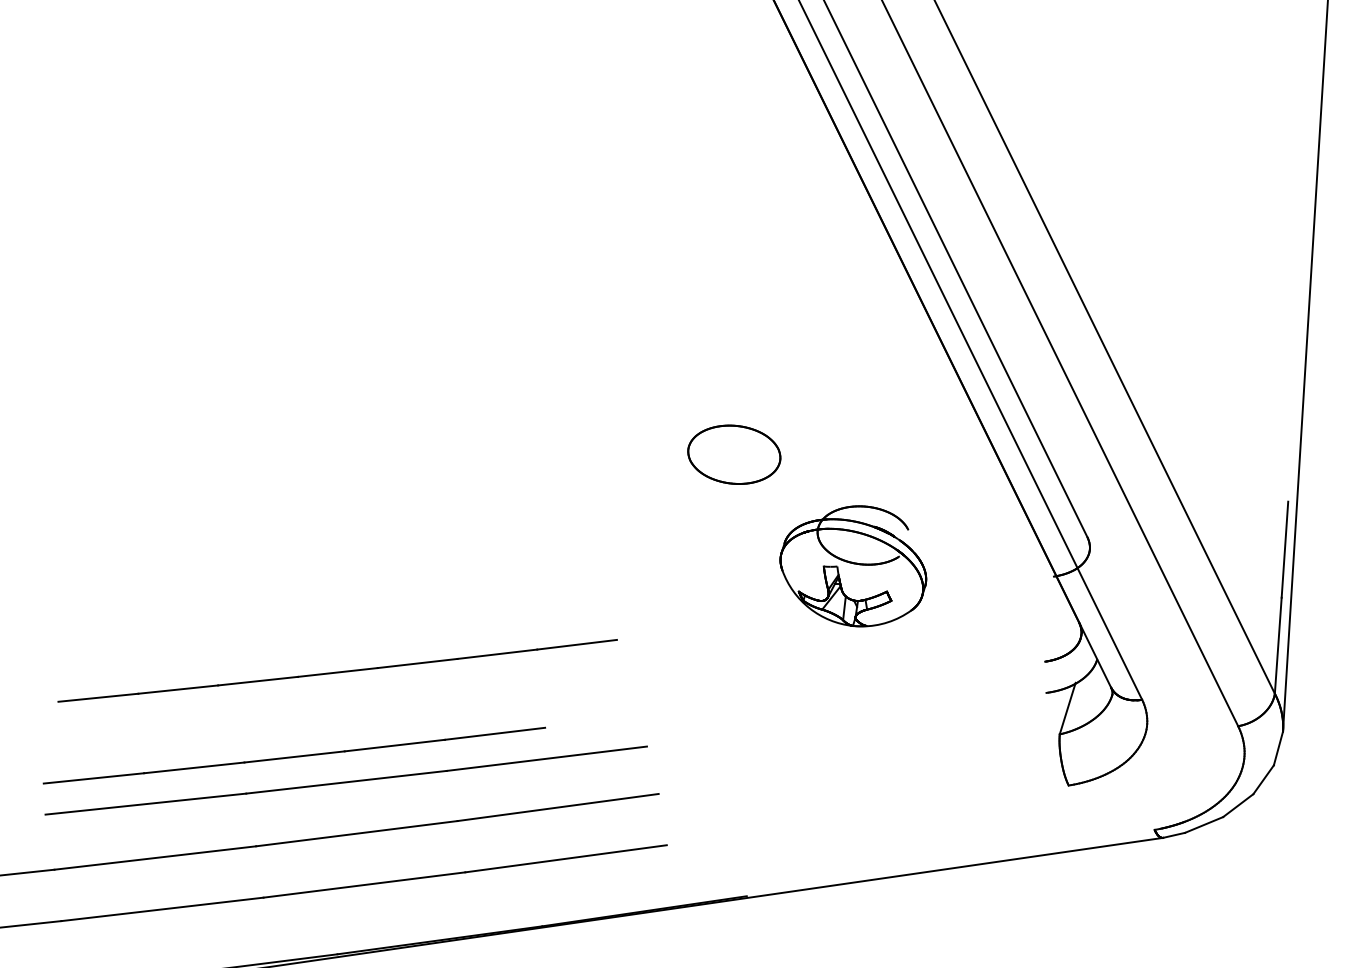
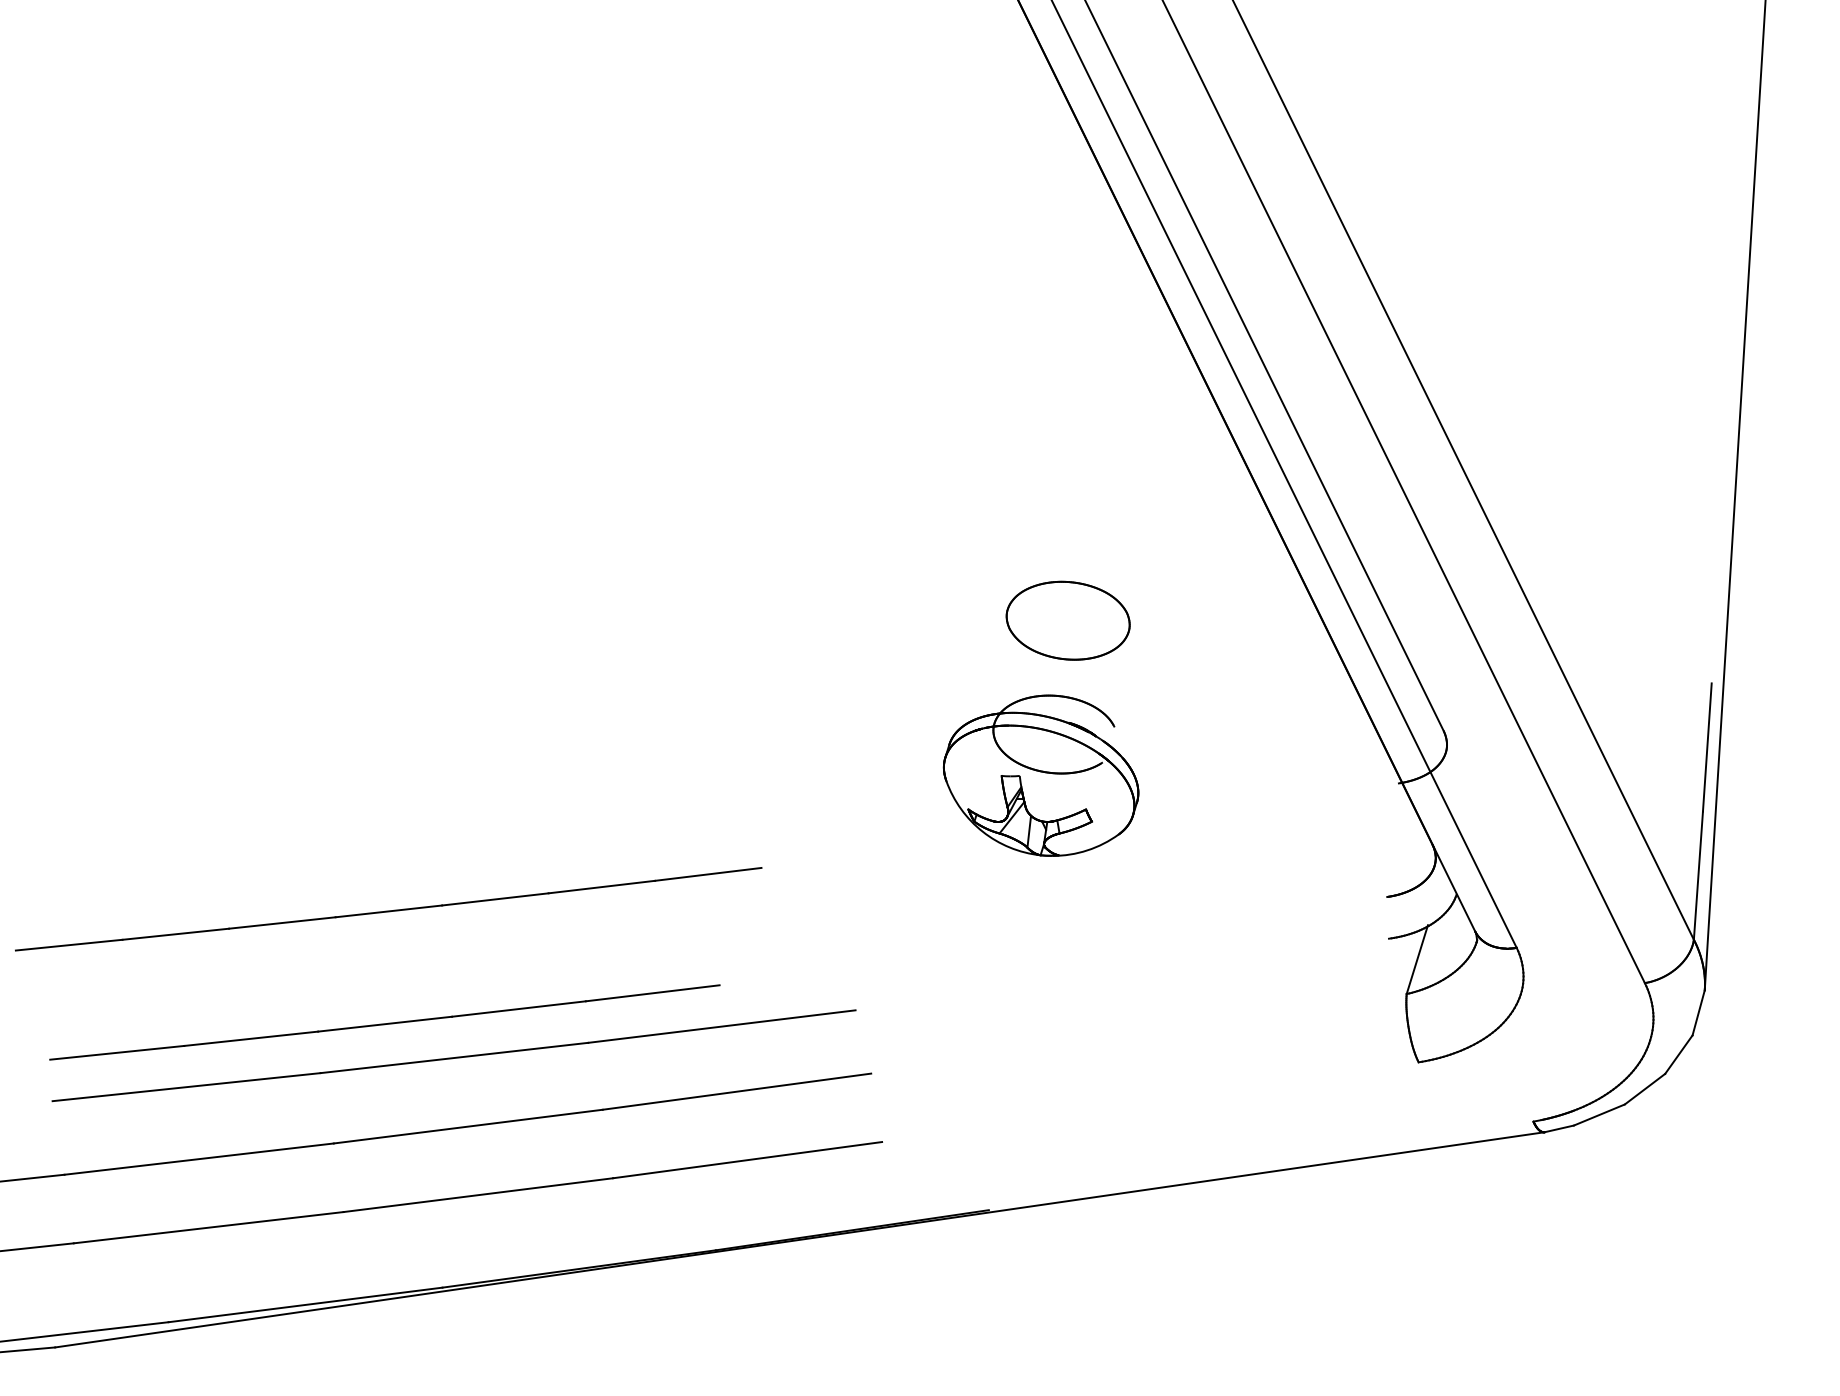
part: (733, 454) -> (1067, 620), moved
part: (852, 566) -> (1040, 775), moved
part: (337, 671) -> (388, 909), moved

